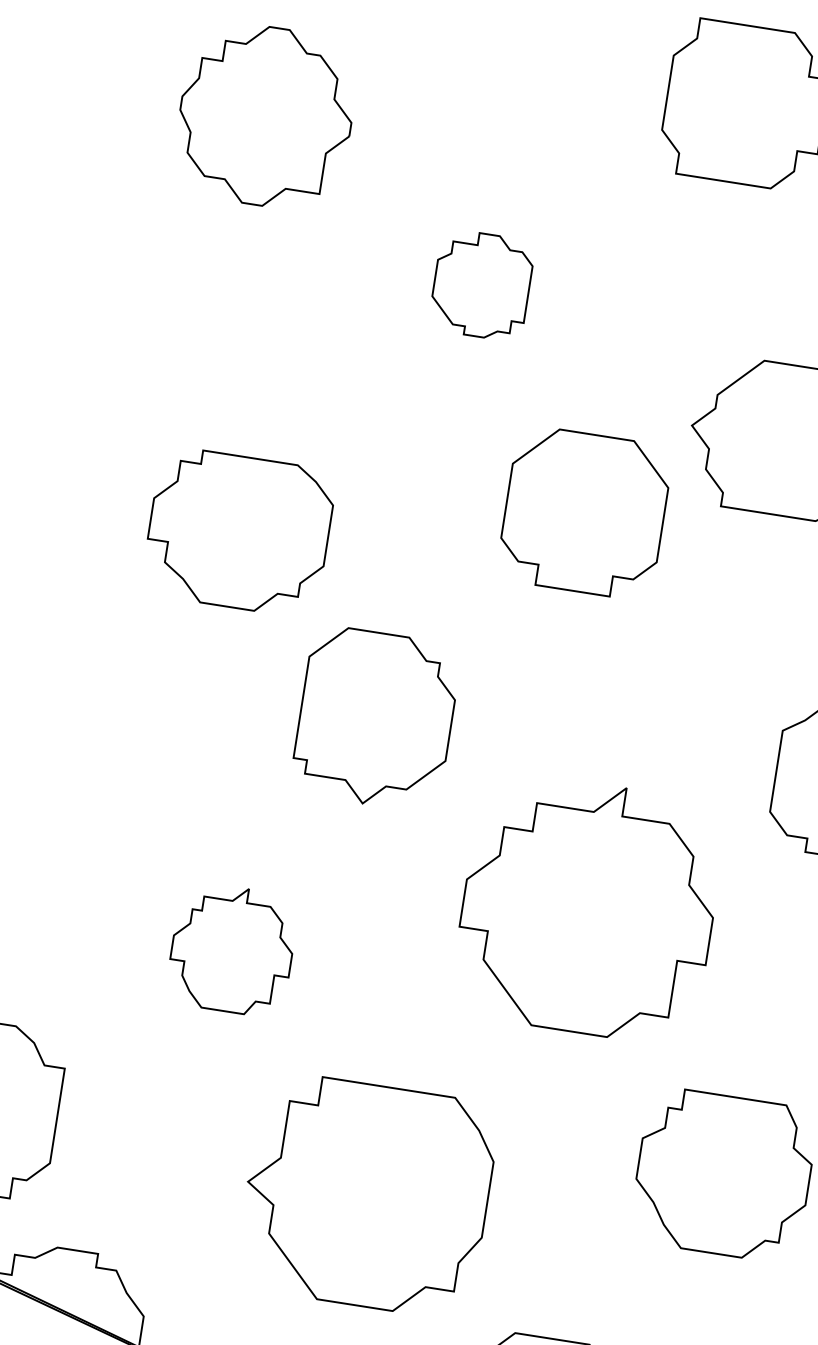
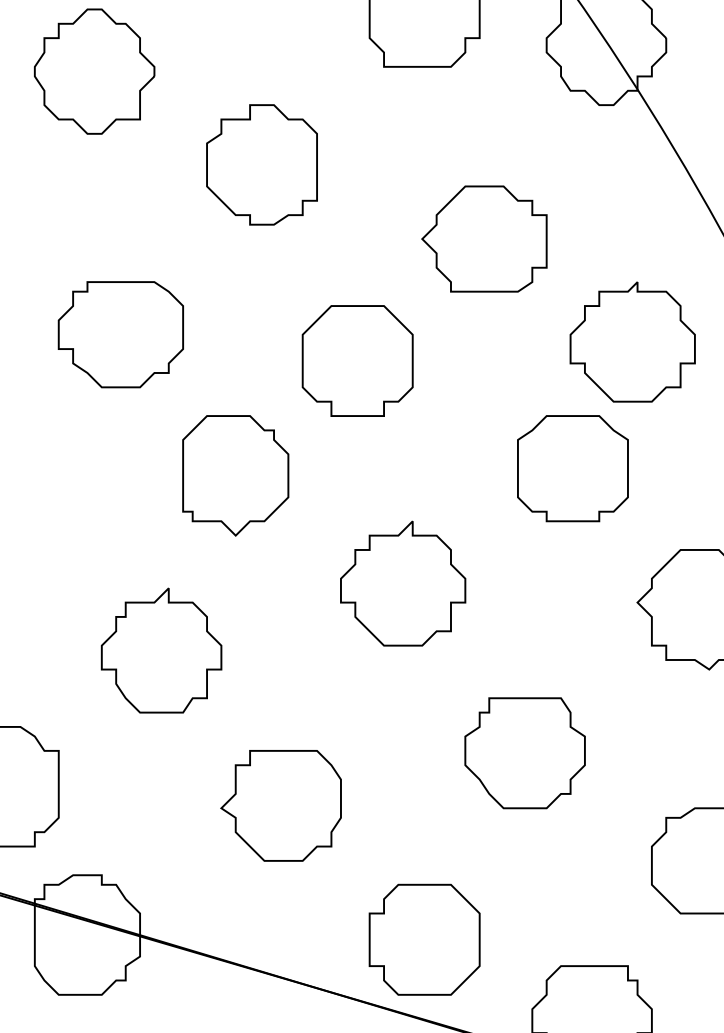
part: (481, 284) -> (261, 164), size x1.67
part: (584, 512) -> (357, 360), moved
part: (238, 531) -> (120, 334), moved
part: (589, 908) -> (403, 583), size x0.71
part: (232, 949) -> (161, 650), size x1.43
part: (366, 1194) -> (280, 805), size x0.71

